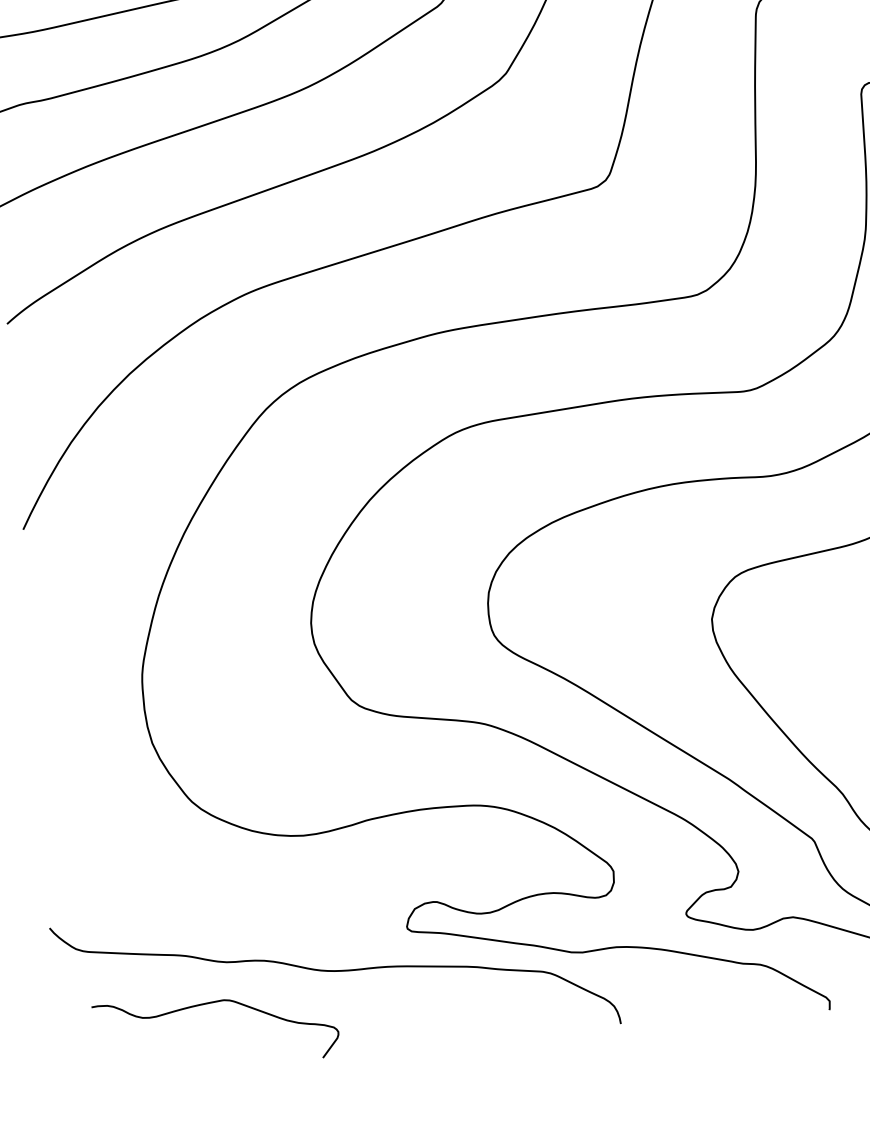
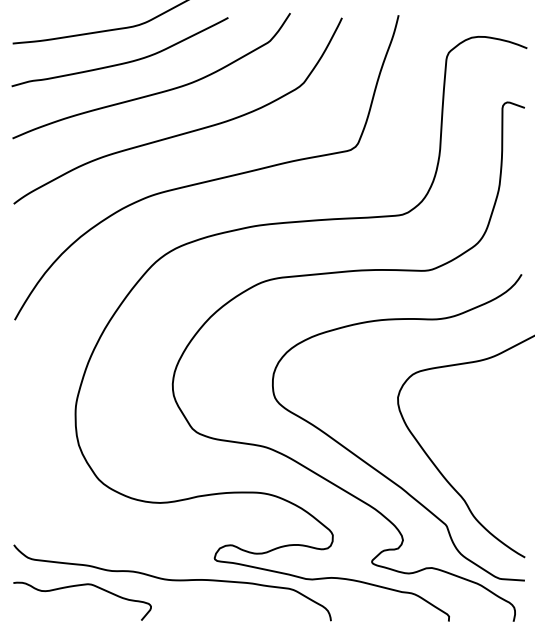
curve: (209, 1005) -> (79, 586), moved

